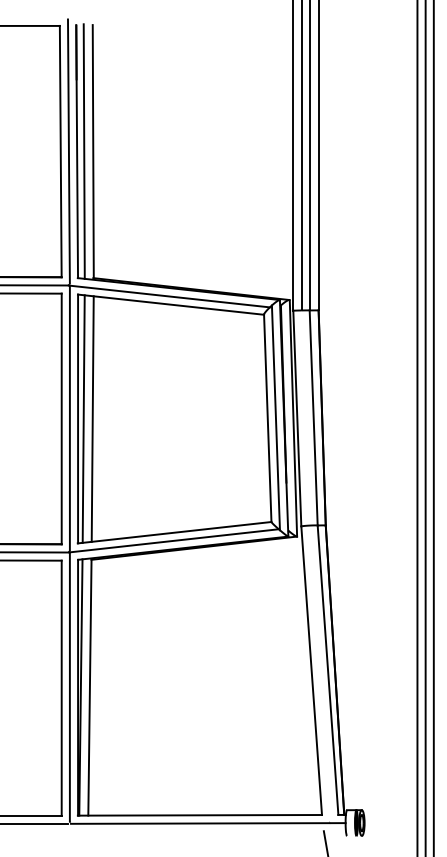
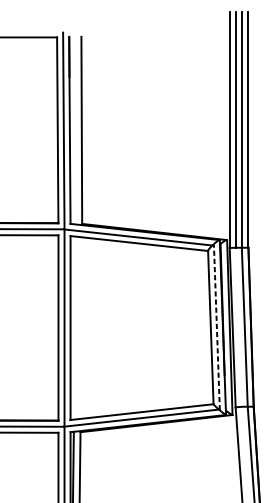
line: (83, 151) -> (74, 130), removed
line: (275, 417) -> (216, 326), solid -> dashed
line: (83, 418) -> (74, 327), removed
line: (92, 418) -> (81, 327), removed

